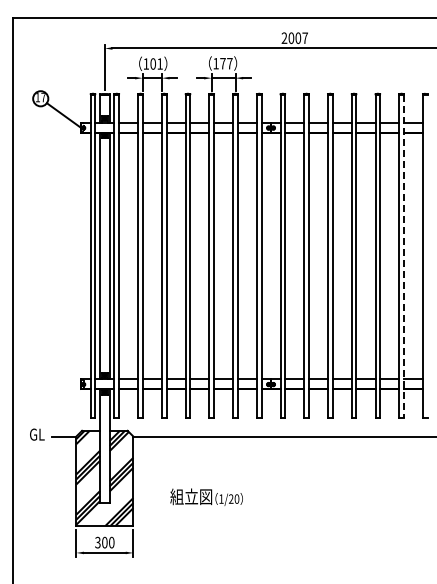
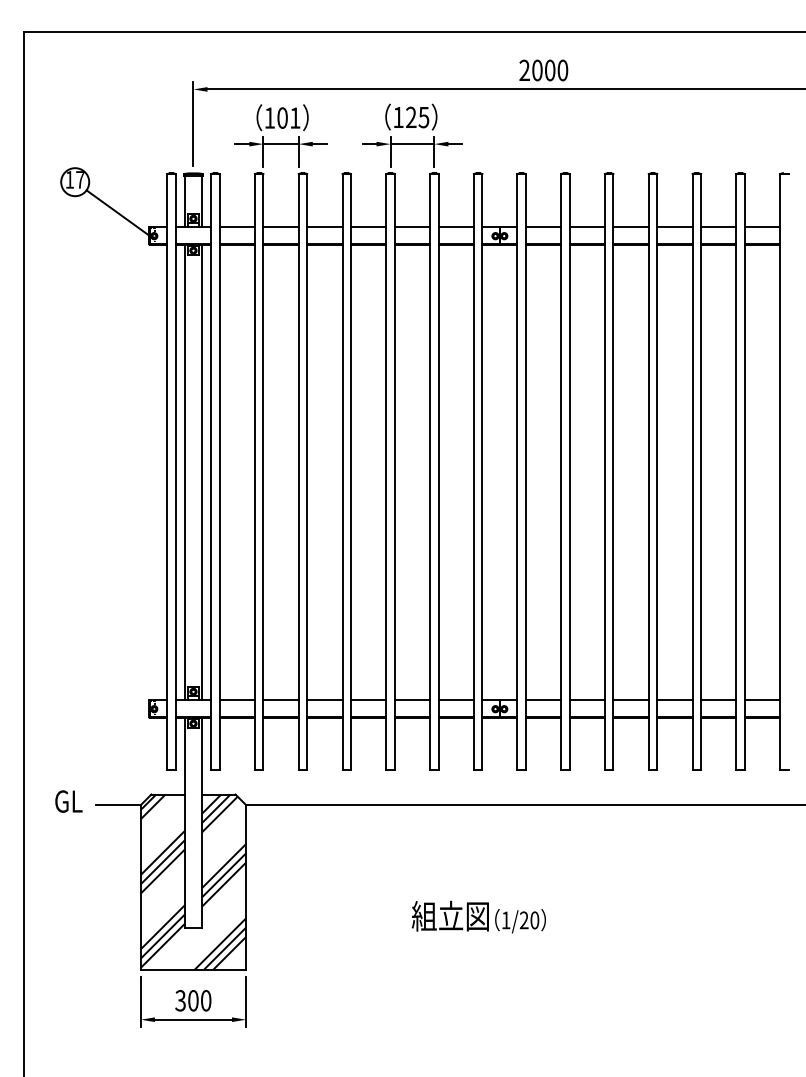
text: (304, 37) -> (561, 69), 2007 -> 2000
text: (226, 63) -> (417, 117), 177 -> 125
line: (403, 256) -> (744, 473), dashed -> solid
text: (206, 496) -> (478, 915), moved

